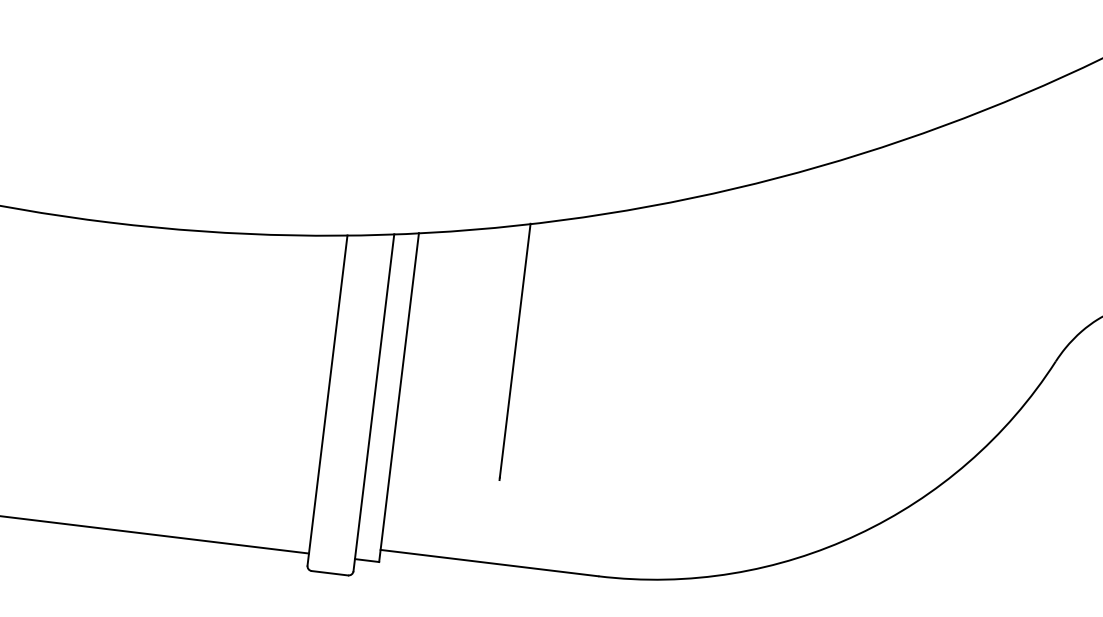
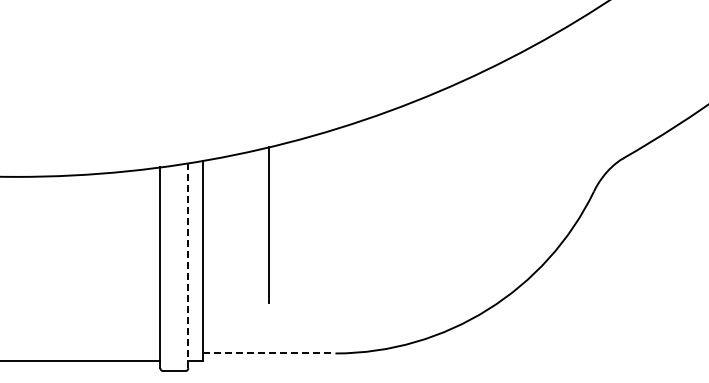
line: (374, 404) -> (188, 266), solid -> dashed
line: (489, 563) -> (269, 353), solid -> dashed

